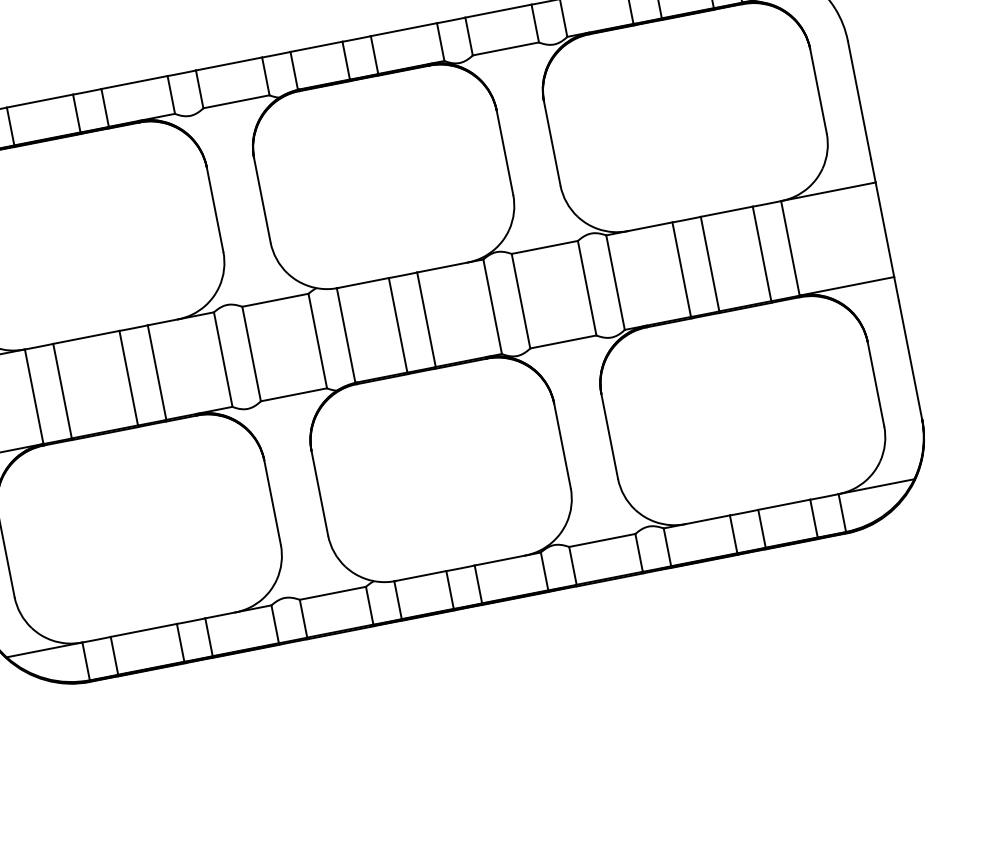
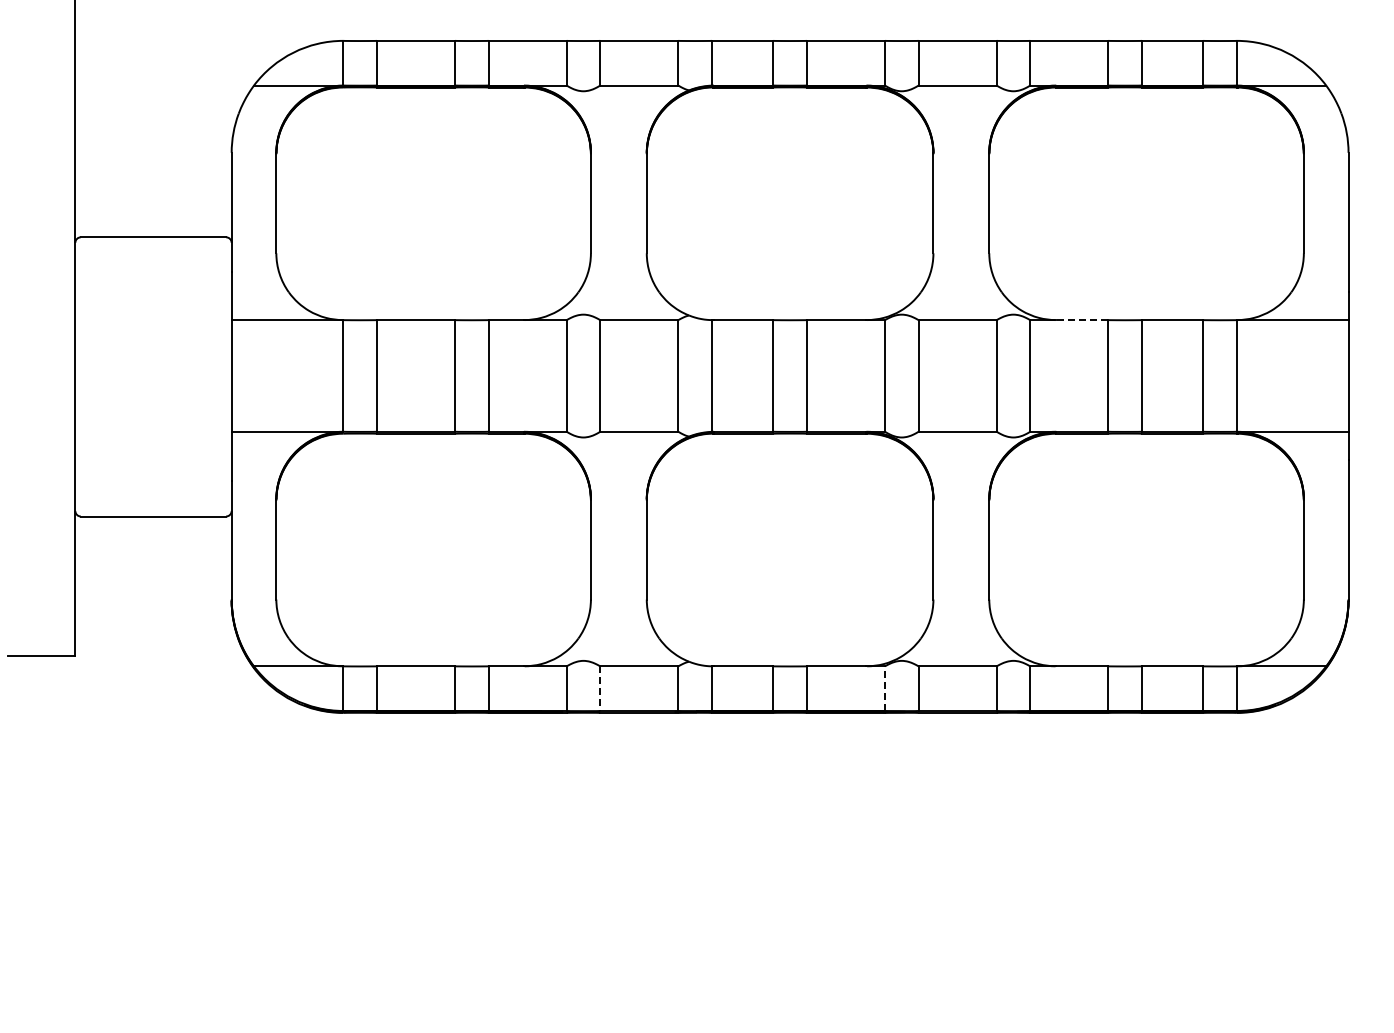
line: (649, 227) -> (1081, 320), solid -> dashed
line: (544, 571) -> (885, 688), solid -> dashed
line: (303, 619) -> (600, 689), solid -> dashed

